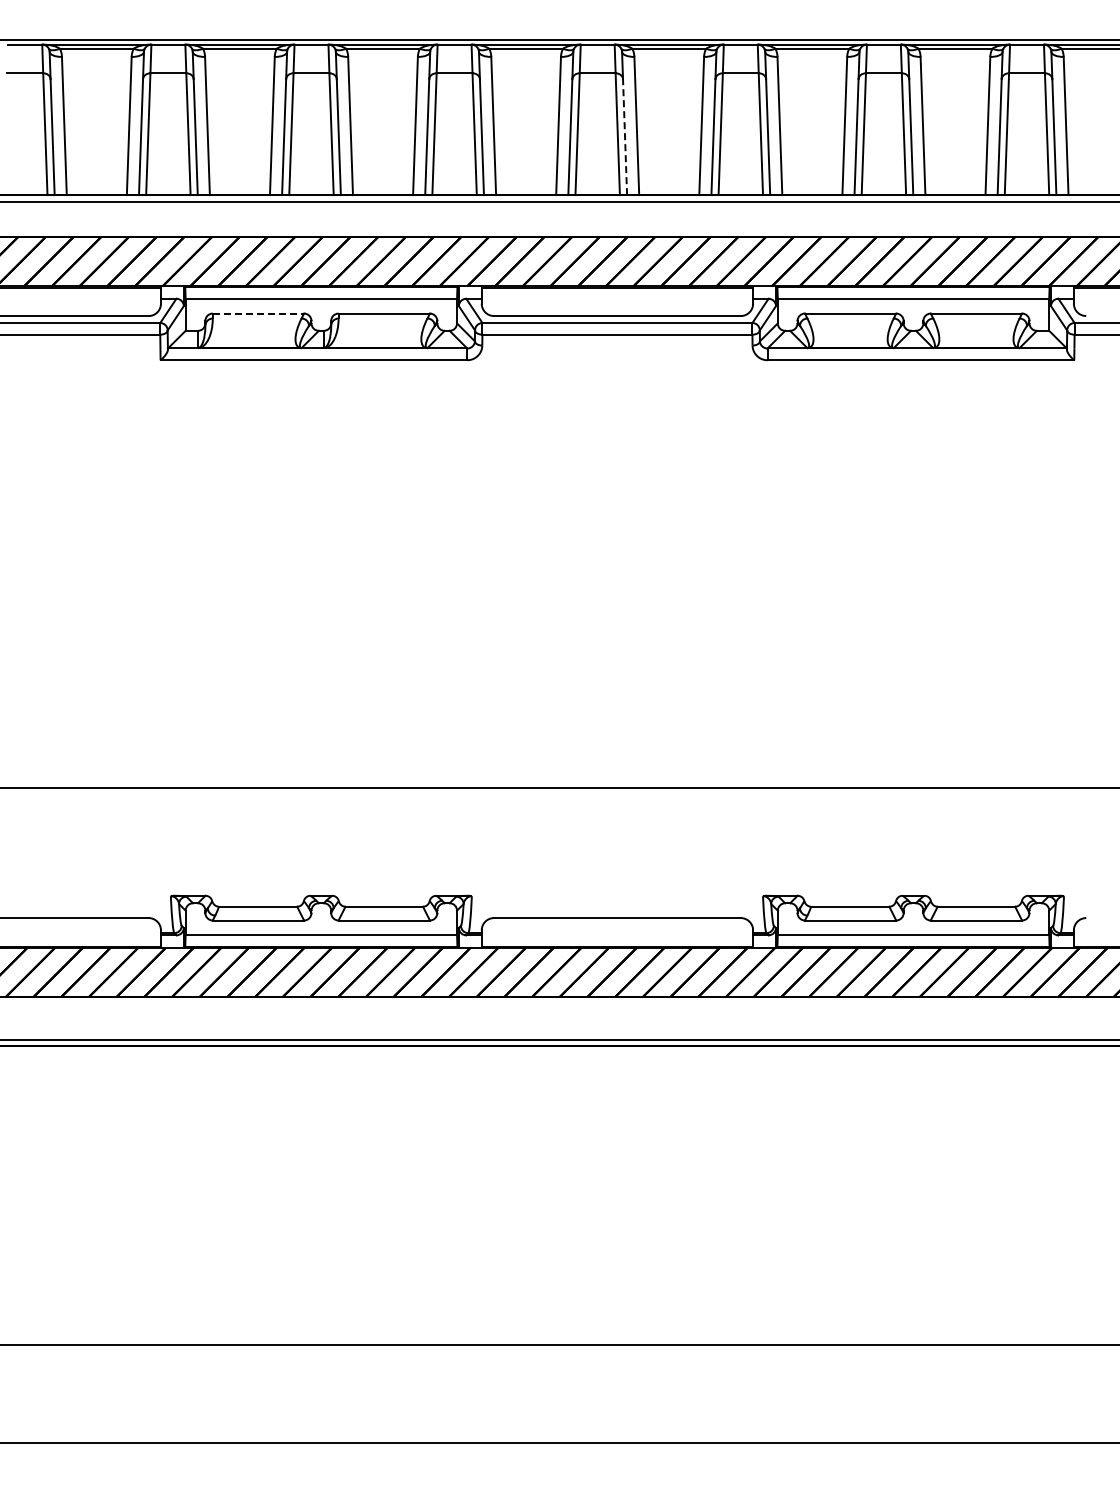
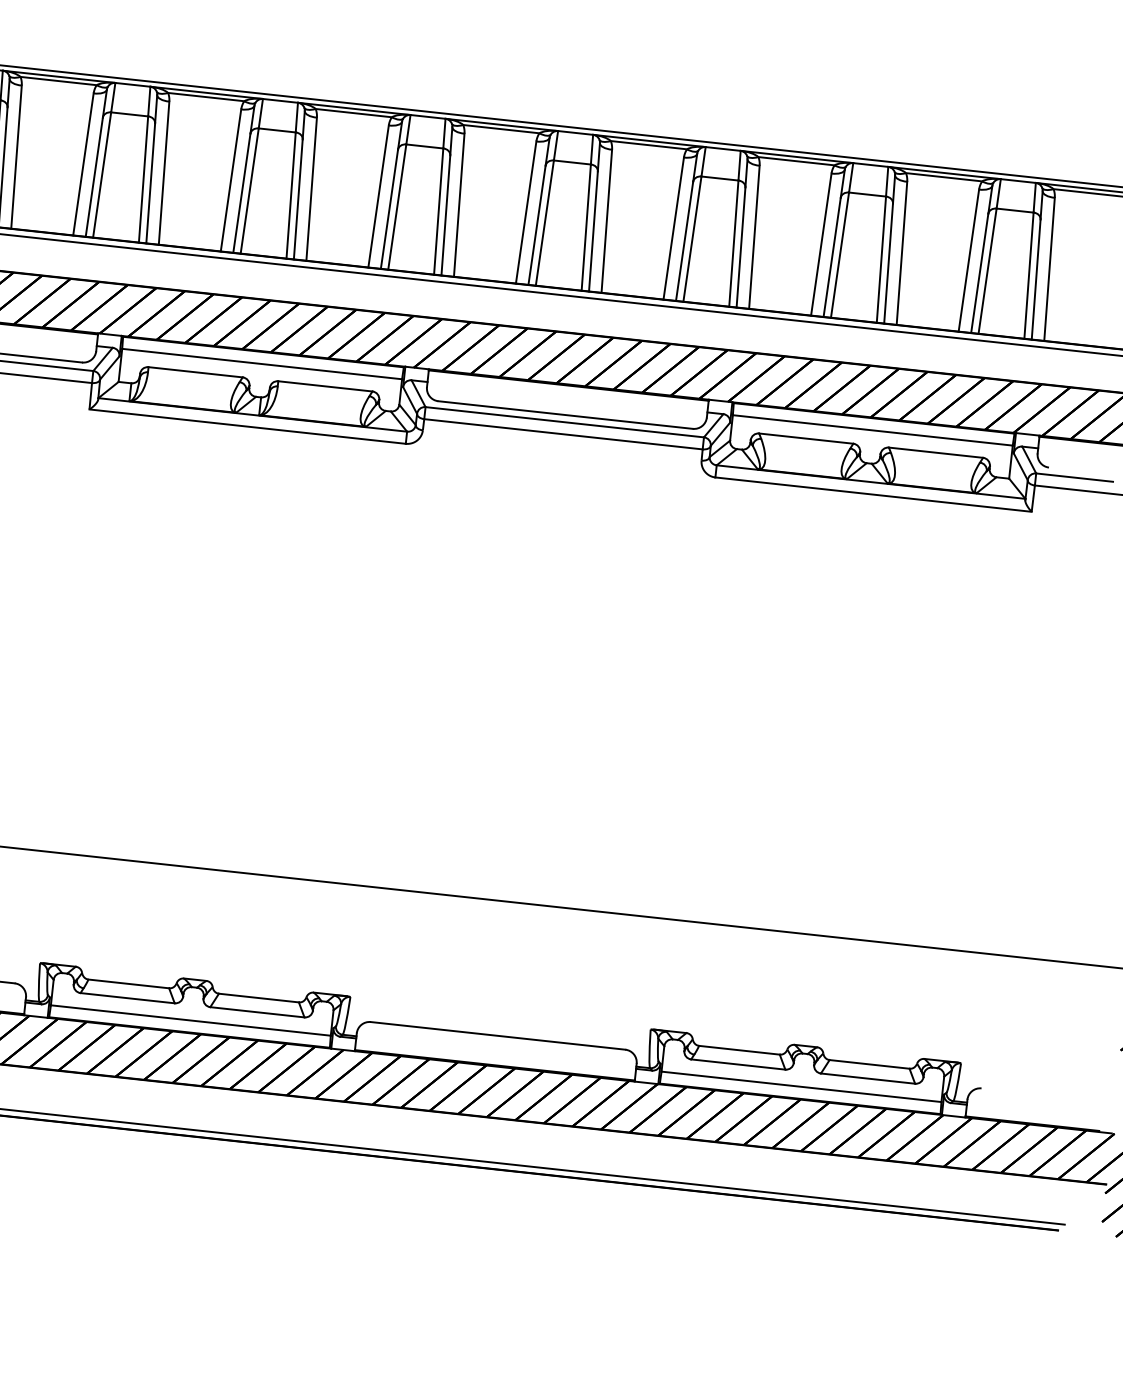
line: (625, 137) -> (593, 231), dashed -> solid
line: (258, 313) -> (195, 372), dashed -> solid

